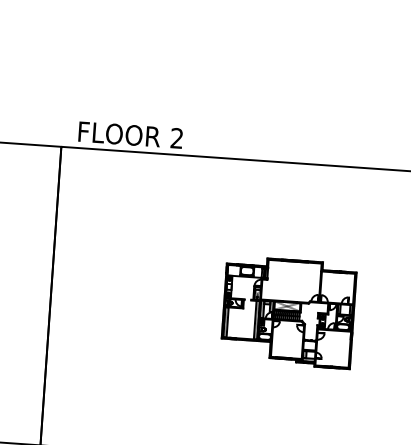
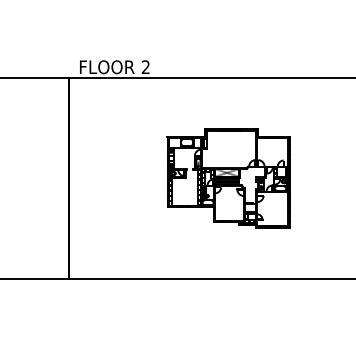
part: (288, 311) -> (228, 177), size x1.4

